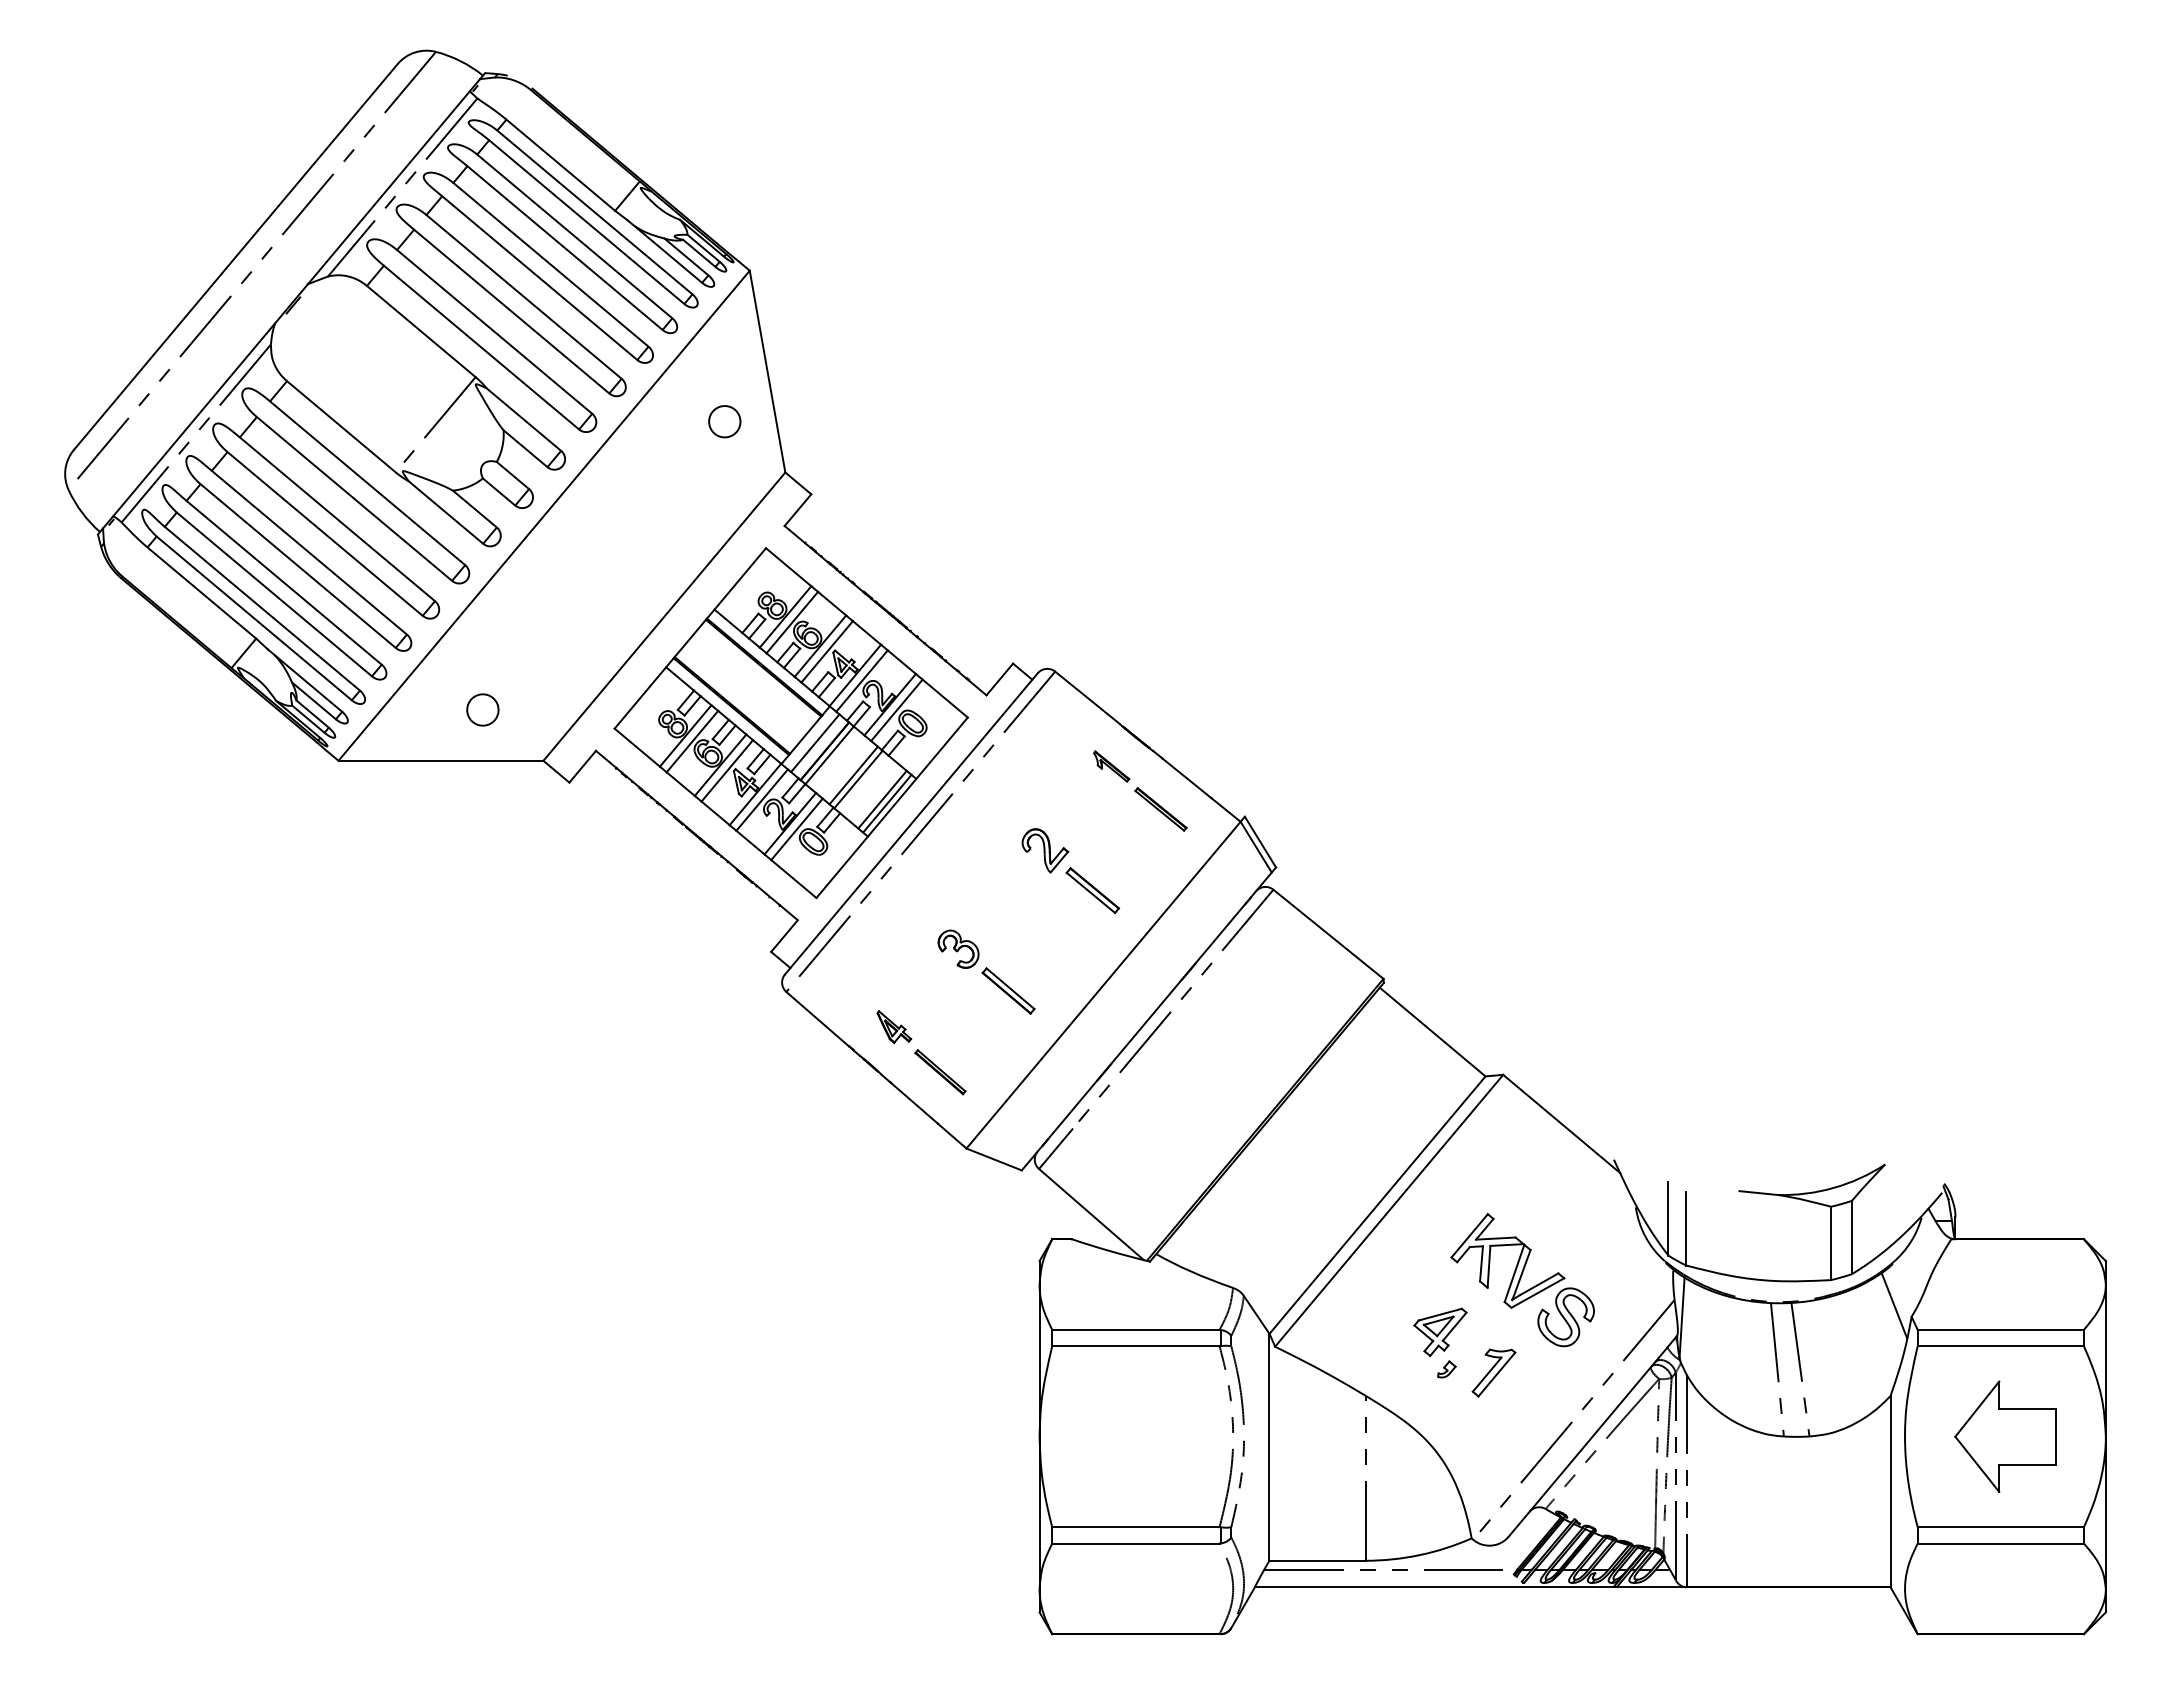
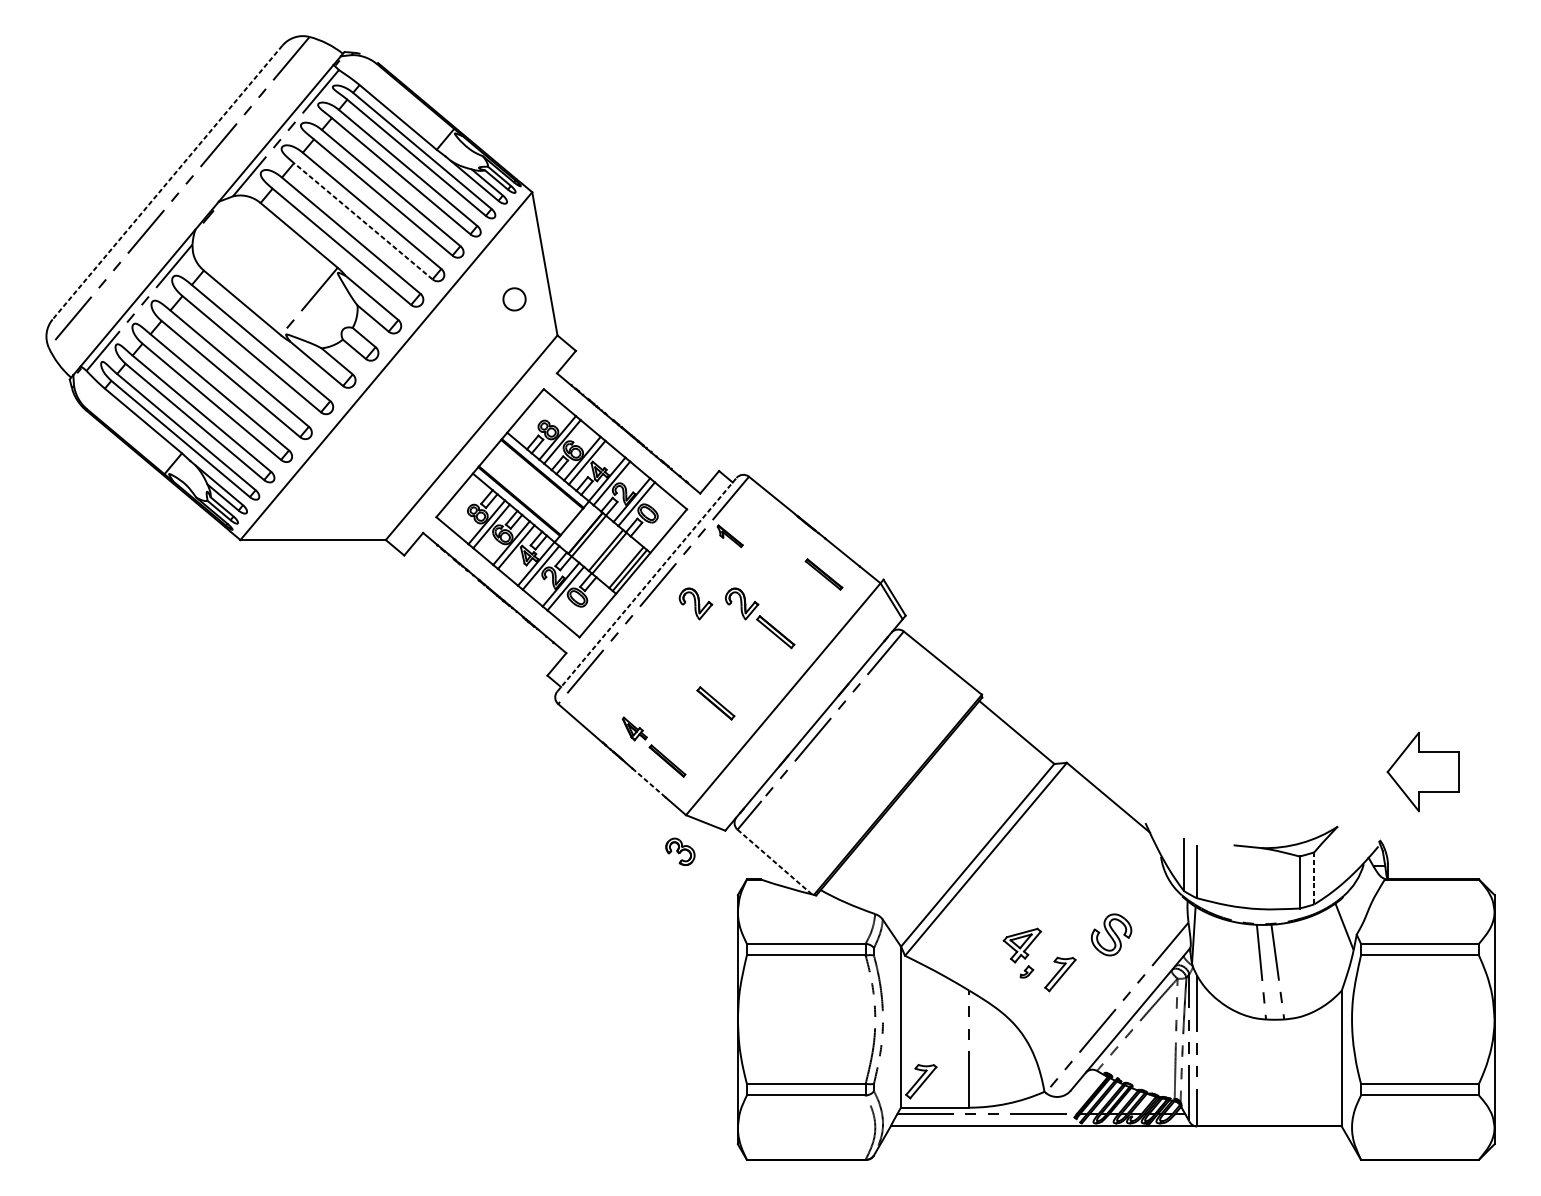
line: (235, 257) -> (167, 182), solid -> dashed
line: (511, 311) -> (363, 221), solid -> dashed
part: (482, 709) -> (342, 503), removed
line: (815, 743) -> (578, 527), removed
part: (1111, 766) -> (730, 536), moved
line: (911, 823) -> (647, 584), solid -> dashed
part: (980, 850) -> (695, 603), added
part: (958, 948) -> (680, 851), moved
line: (914, 1103) -> (649, 783), solid -> dashed
line: (1091, 1214) -> (774, 861), solid -> dashed
line: (1852, 1237) -> (1314, 878), solid -> dashed
part: (1516, 1264) -> (1076, 897), removed
part: (2005, 1436) -> (1423, 771), moved
part: (1297, 1523) -> (920, 1081), added

